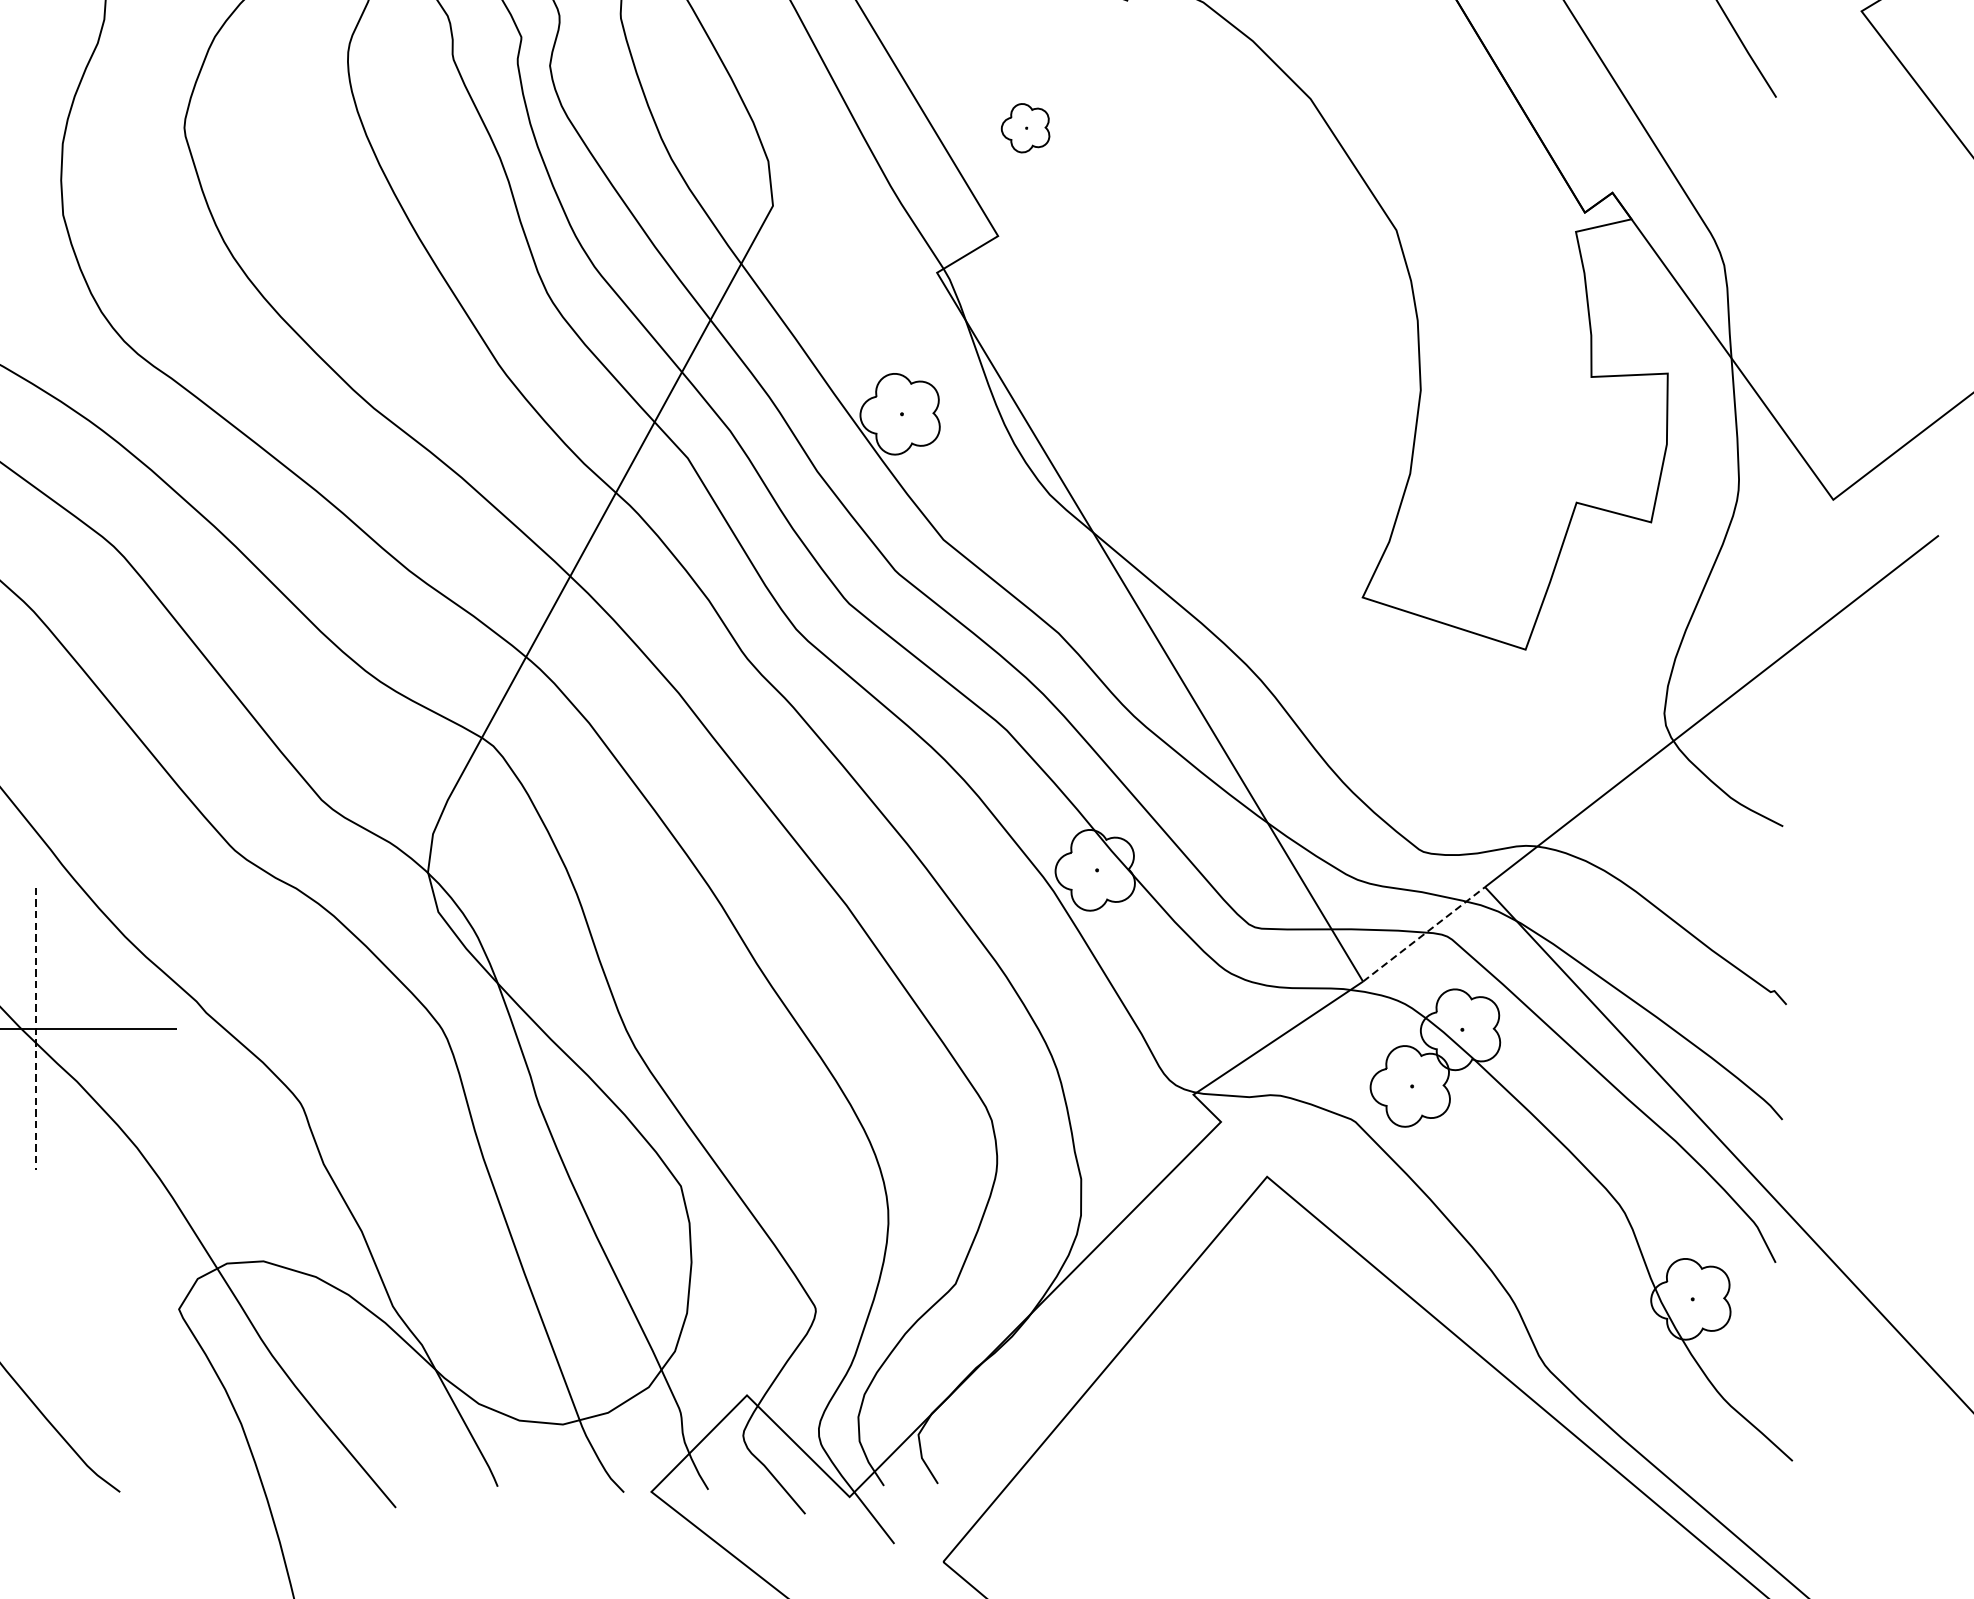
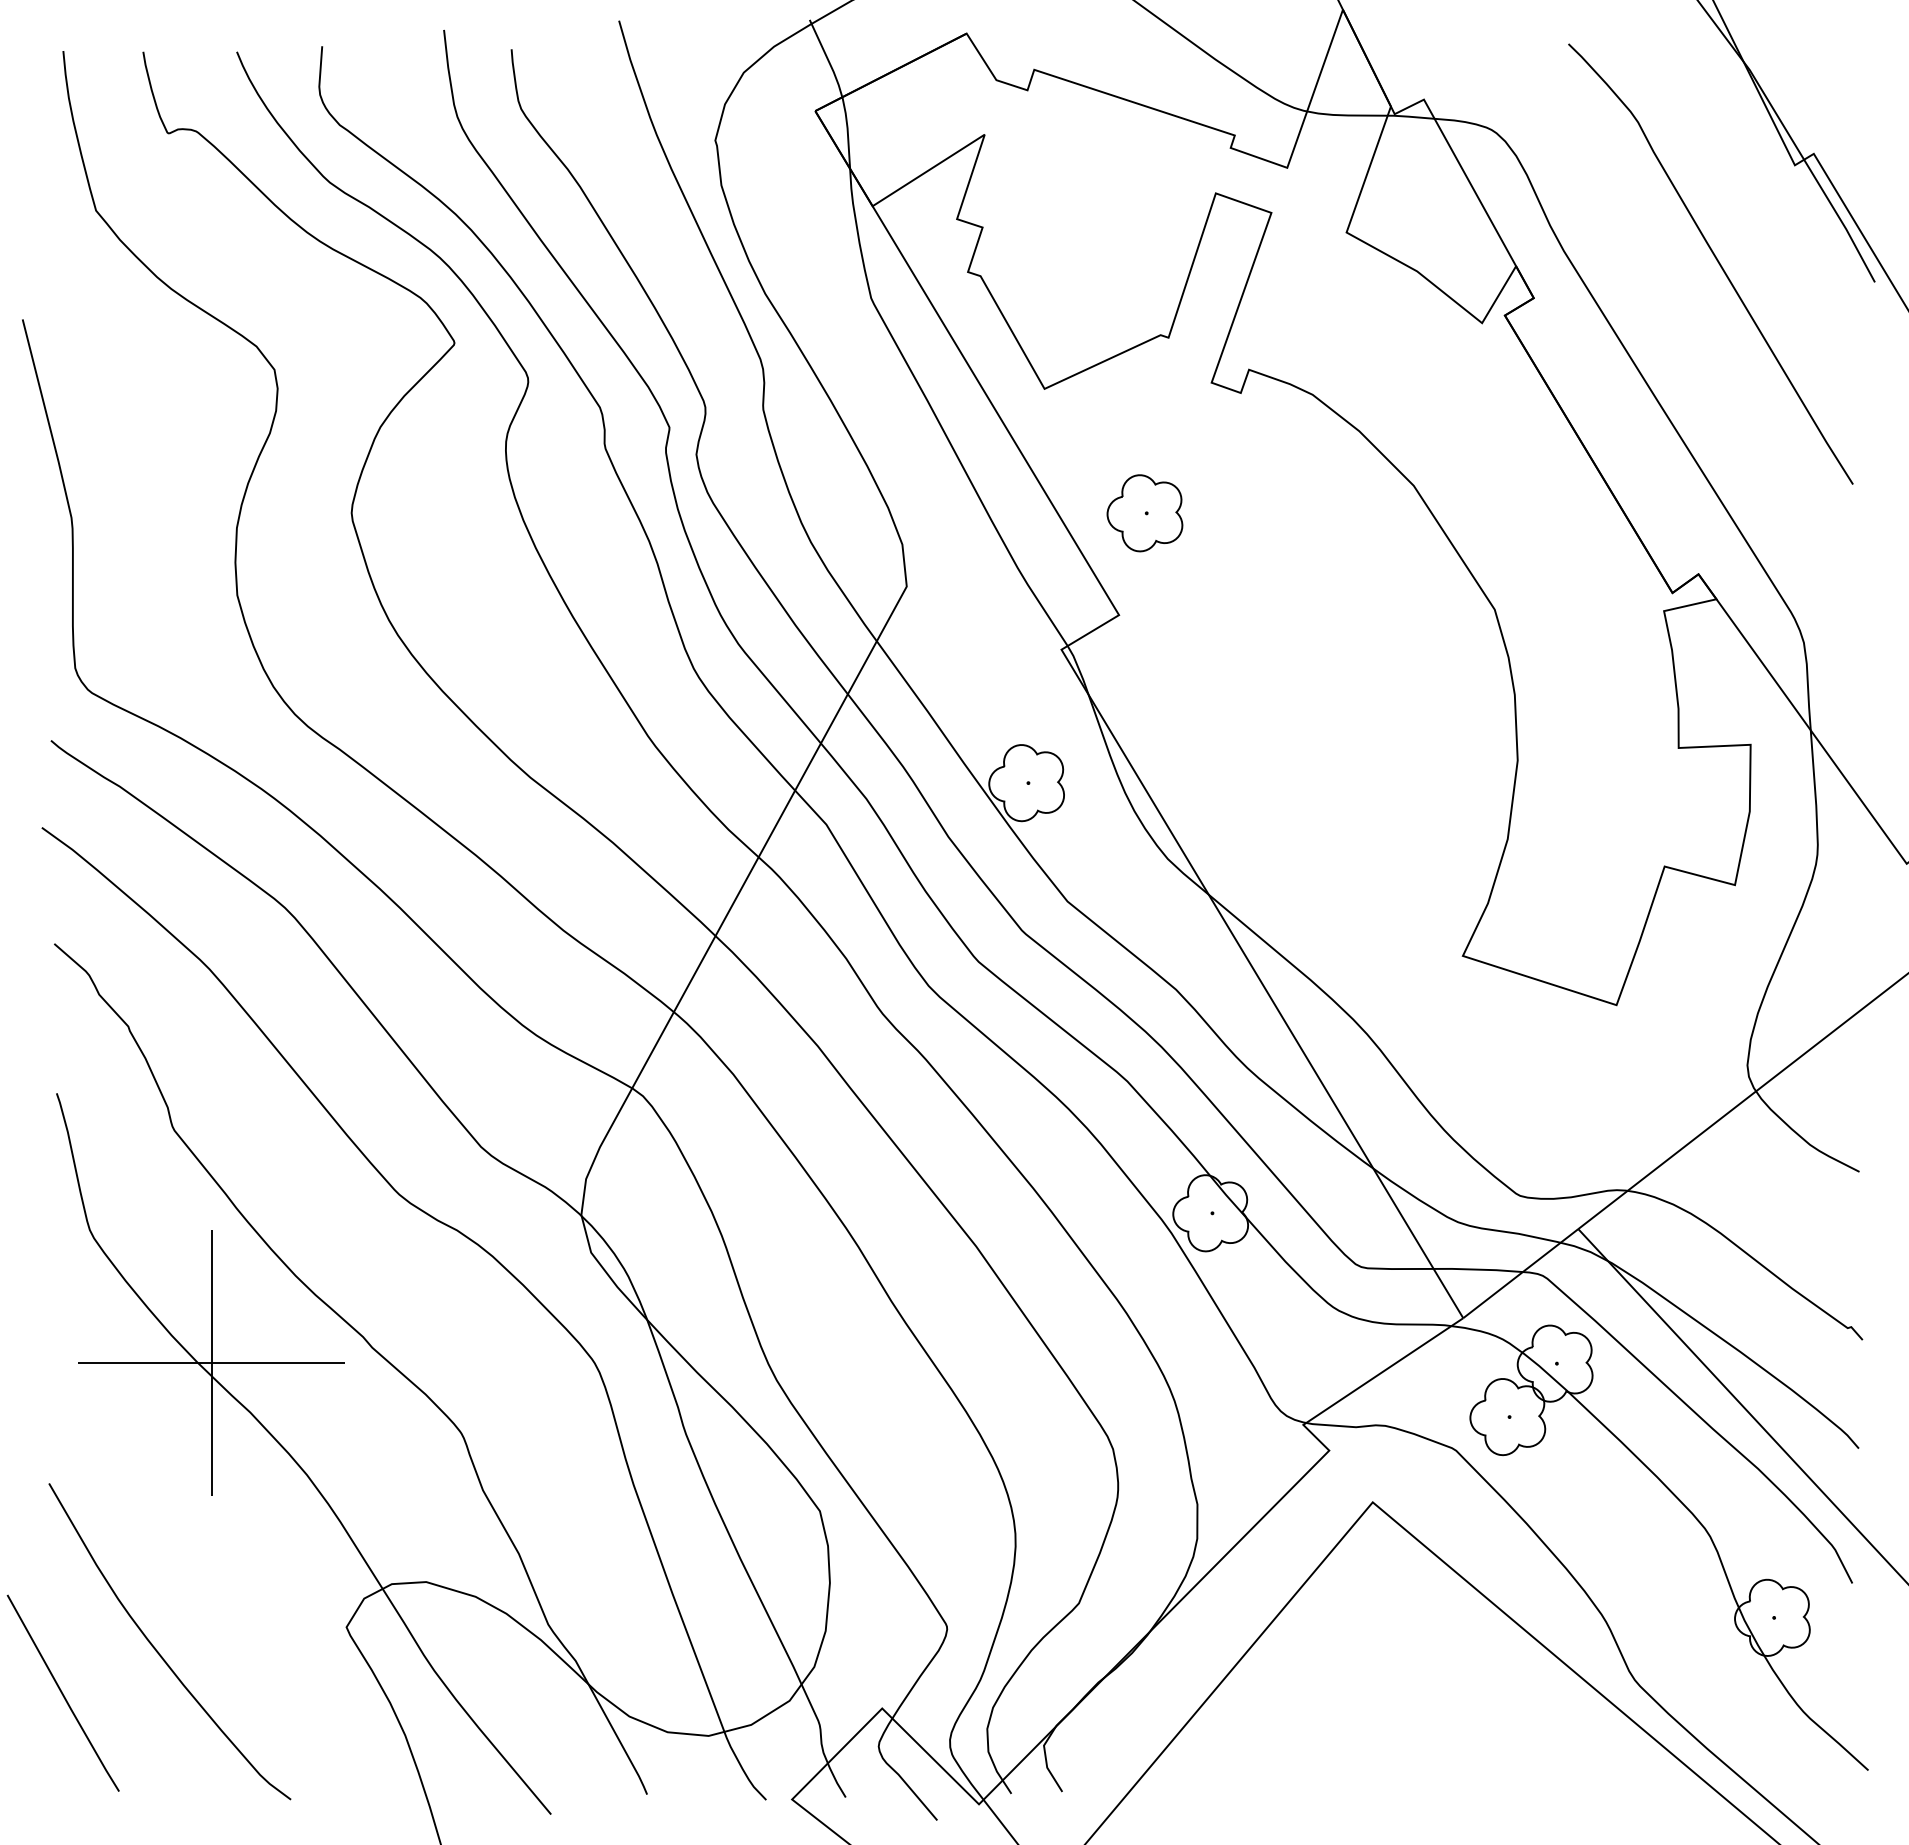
part: (1025, 128) -> (1144, 513), size x1.67
line: (1423, 934) -> (1520, 1273), dashed -> solid
line: (35, 1029) -> (211, 1363), dashed -> solid

